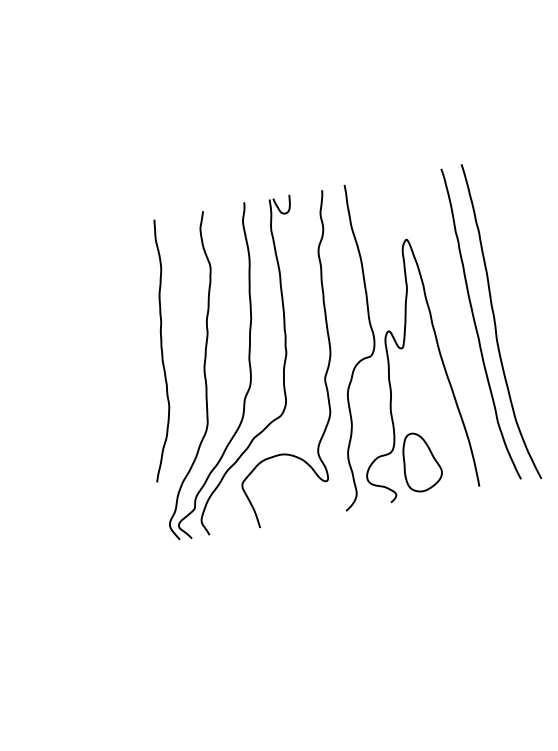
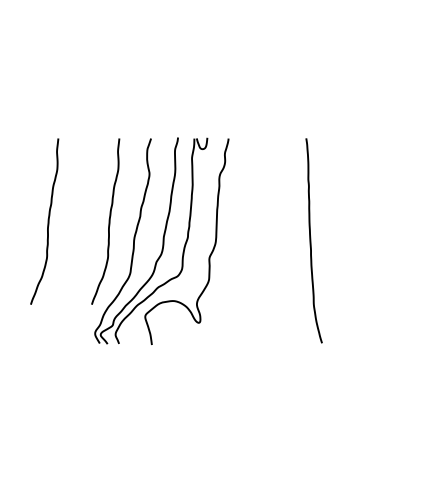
curve: (495, 322) -> (323, 241), removed
part: (384, 340) -> (251, 240), removed
curve: (66, 366) -> (47, 221), added

